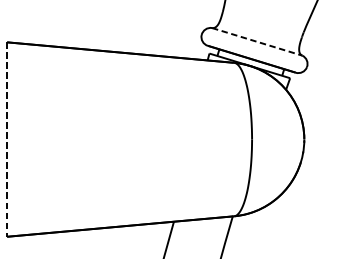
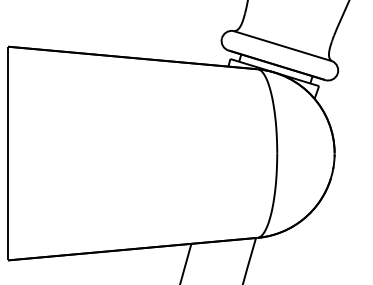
line: (256, 42) -> (282, 46), dashed -> solid
line: (7, 139) -> (8, 153), dashed -> solid

